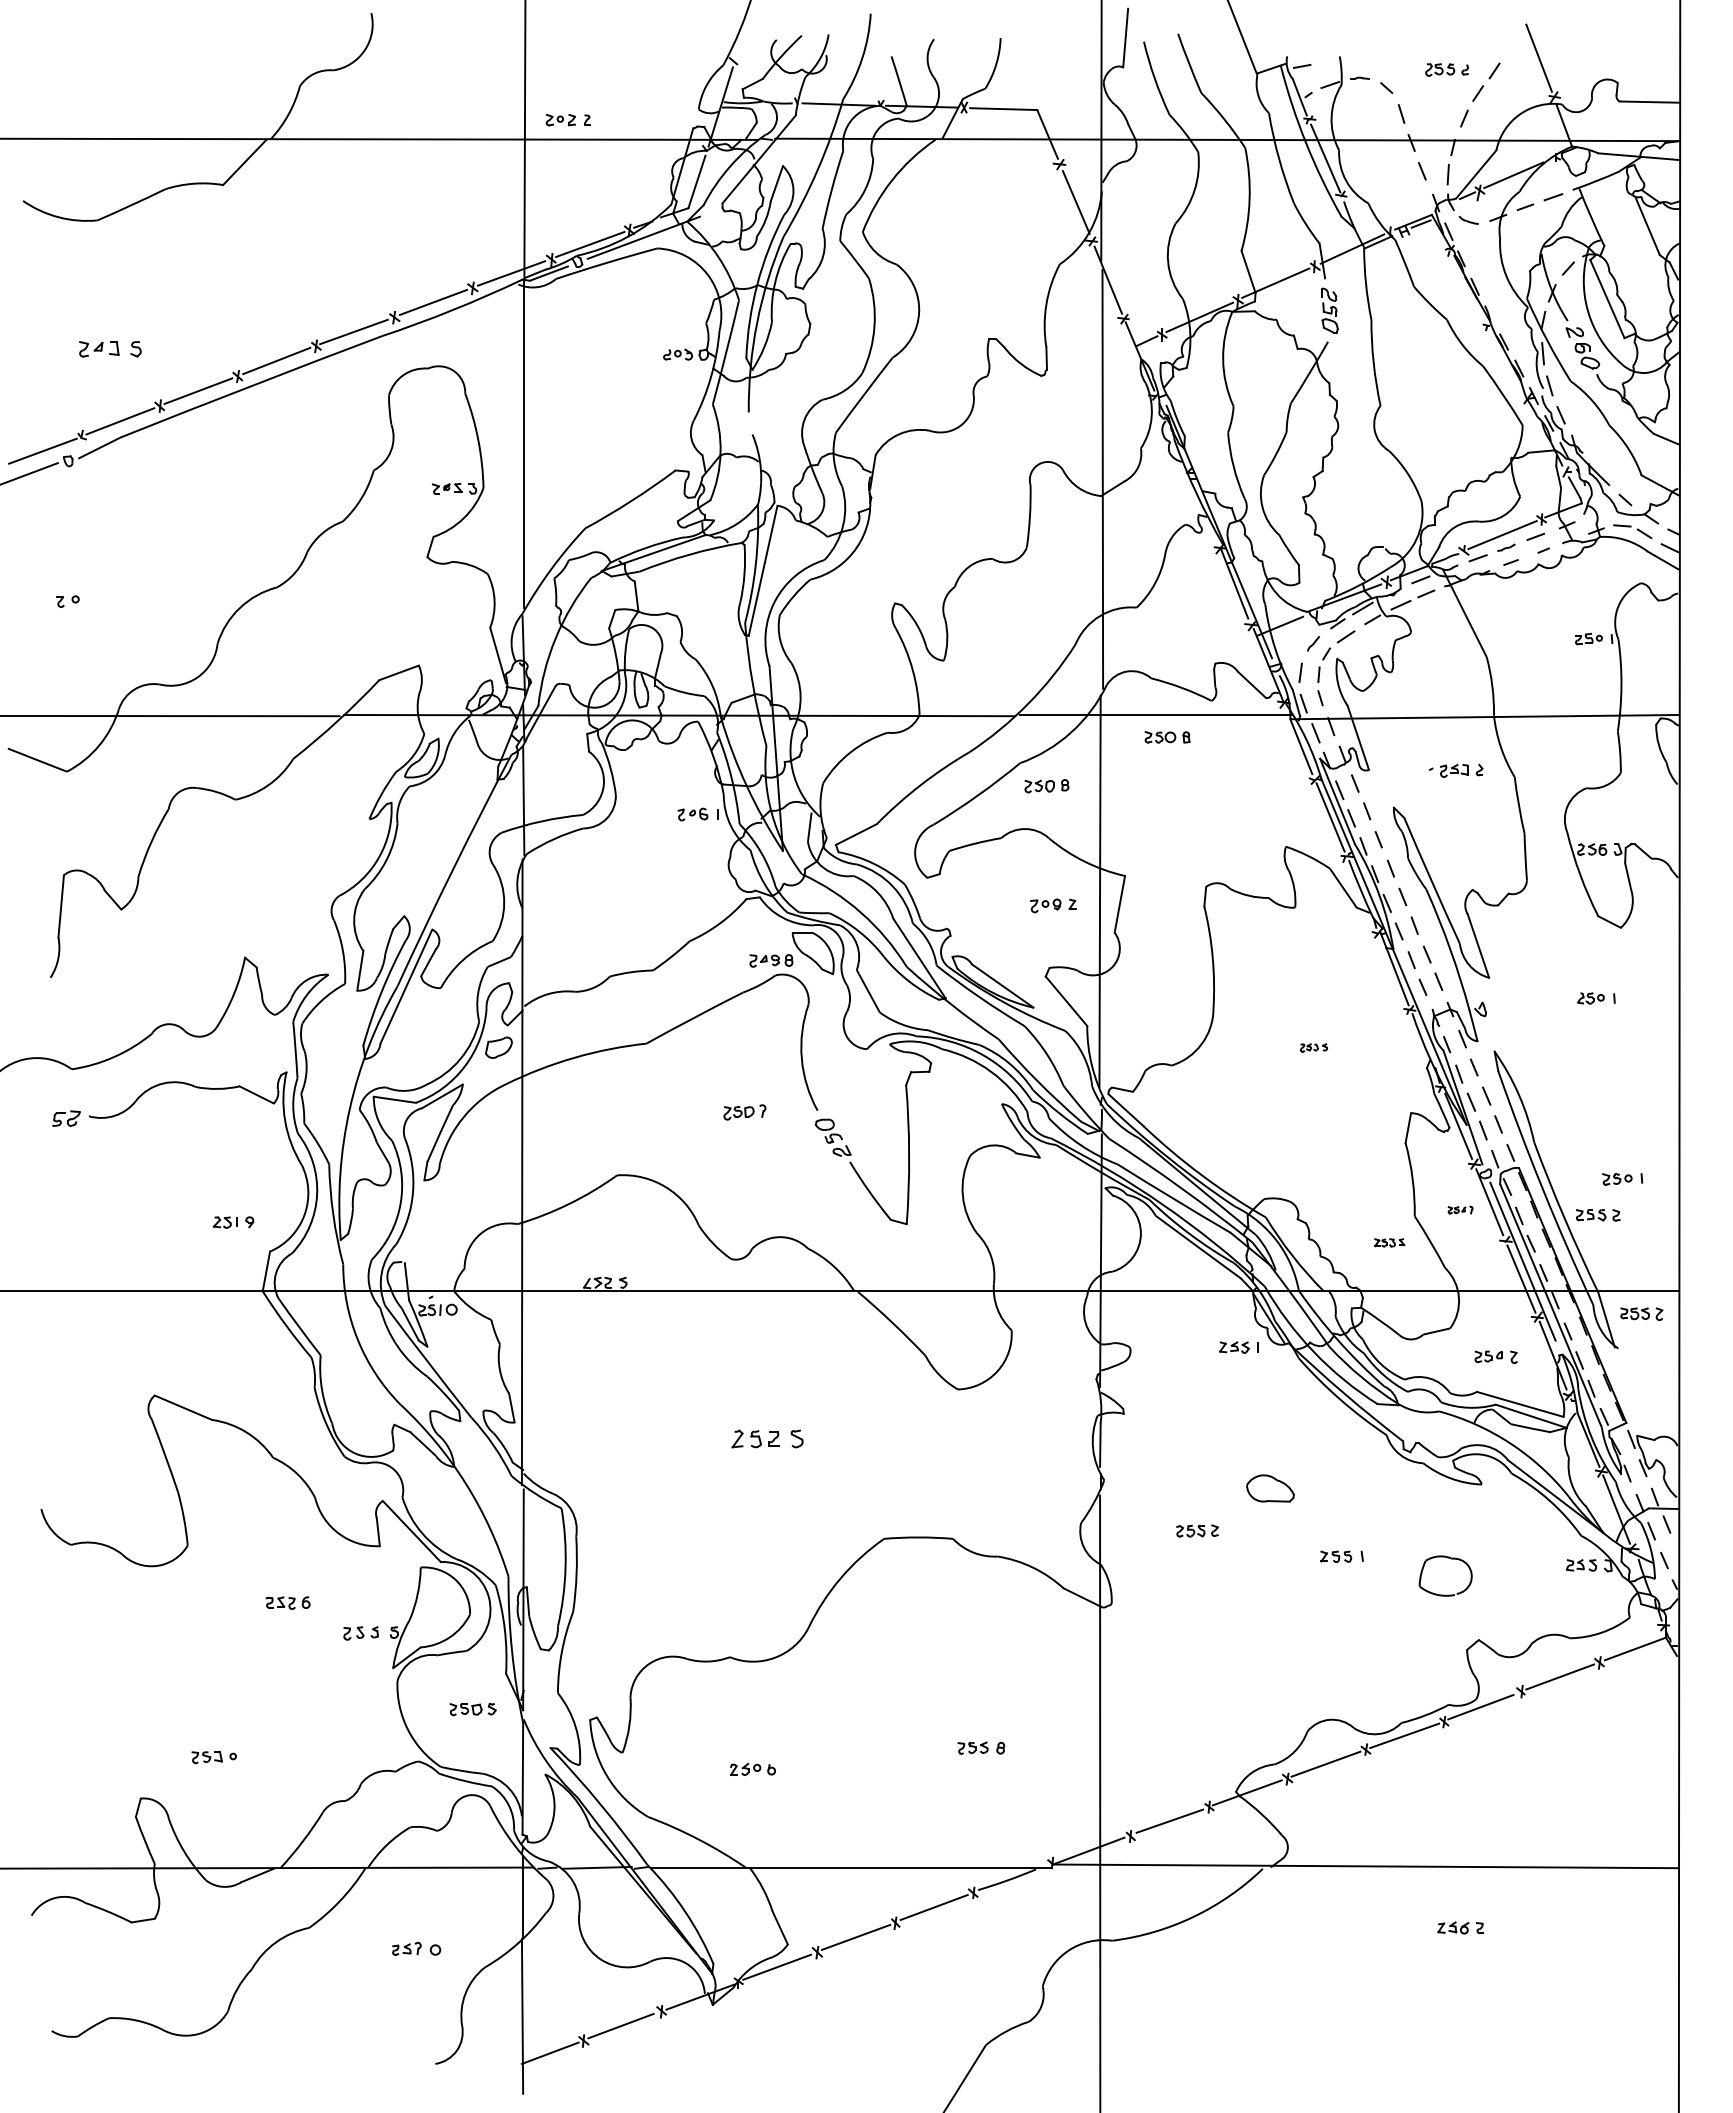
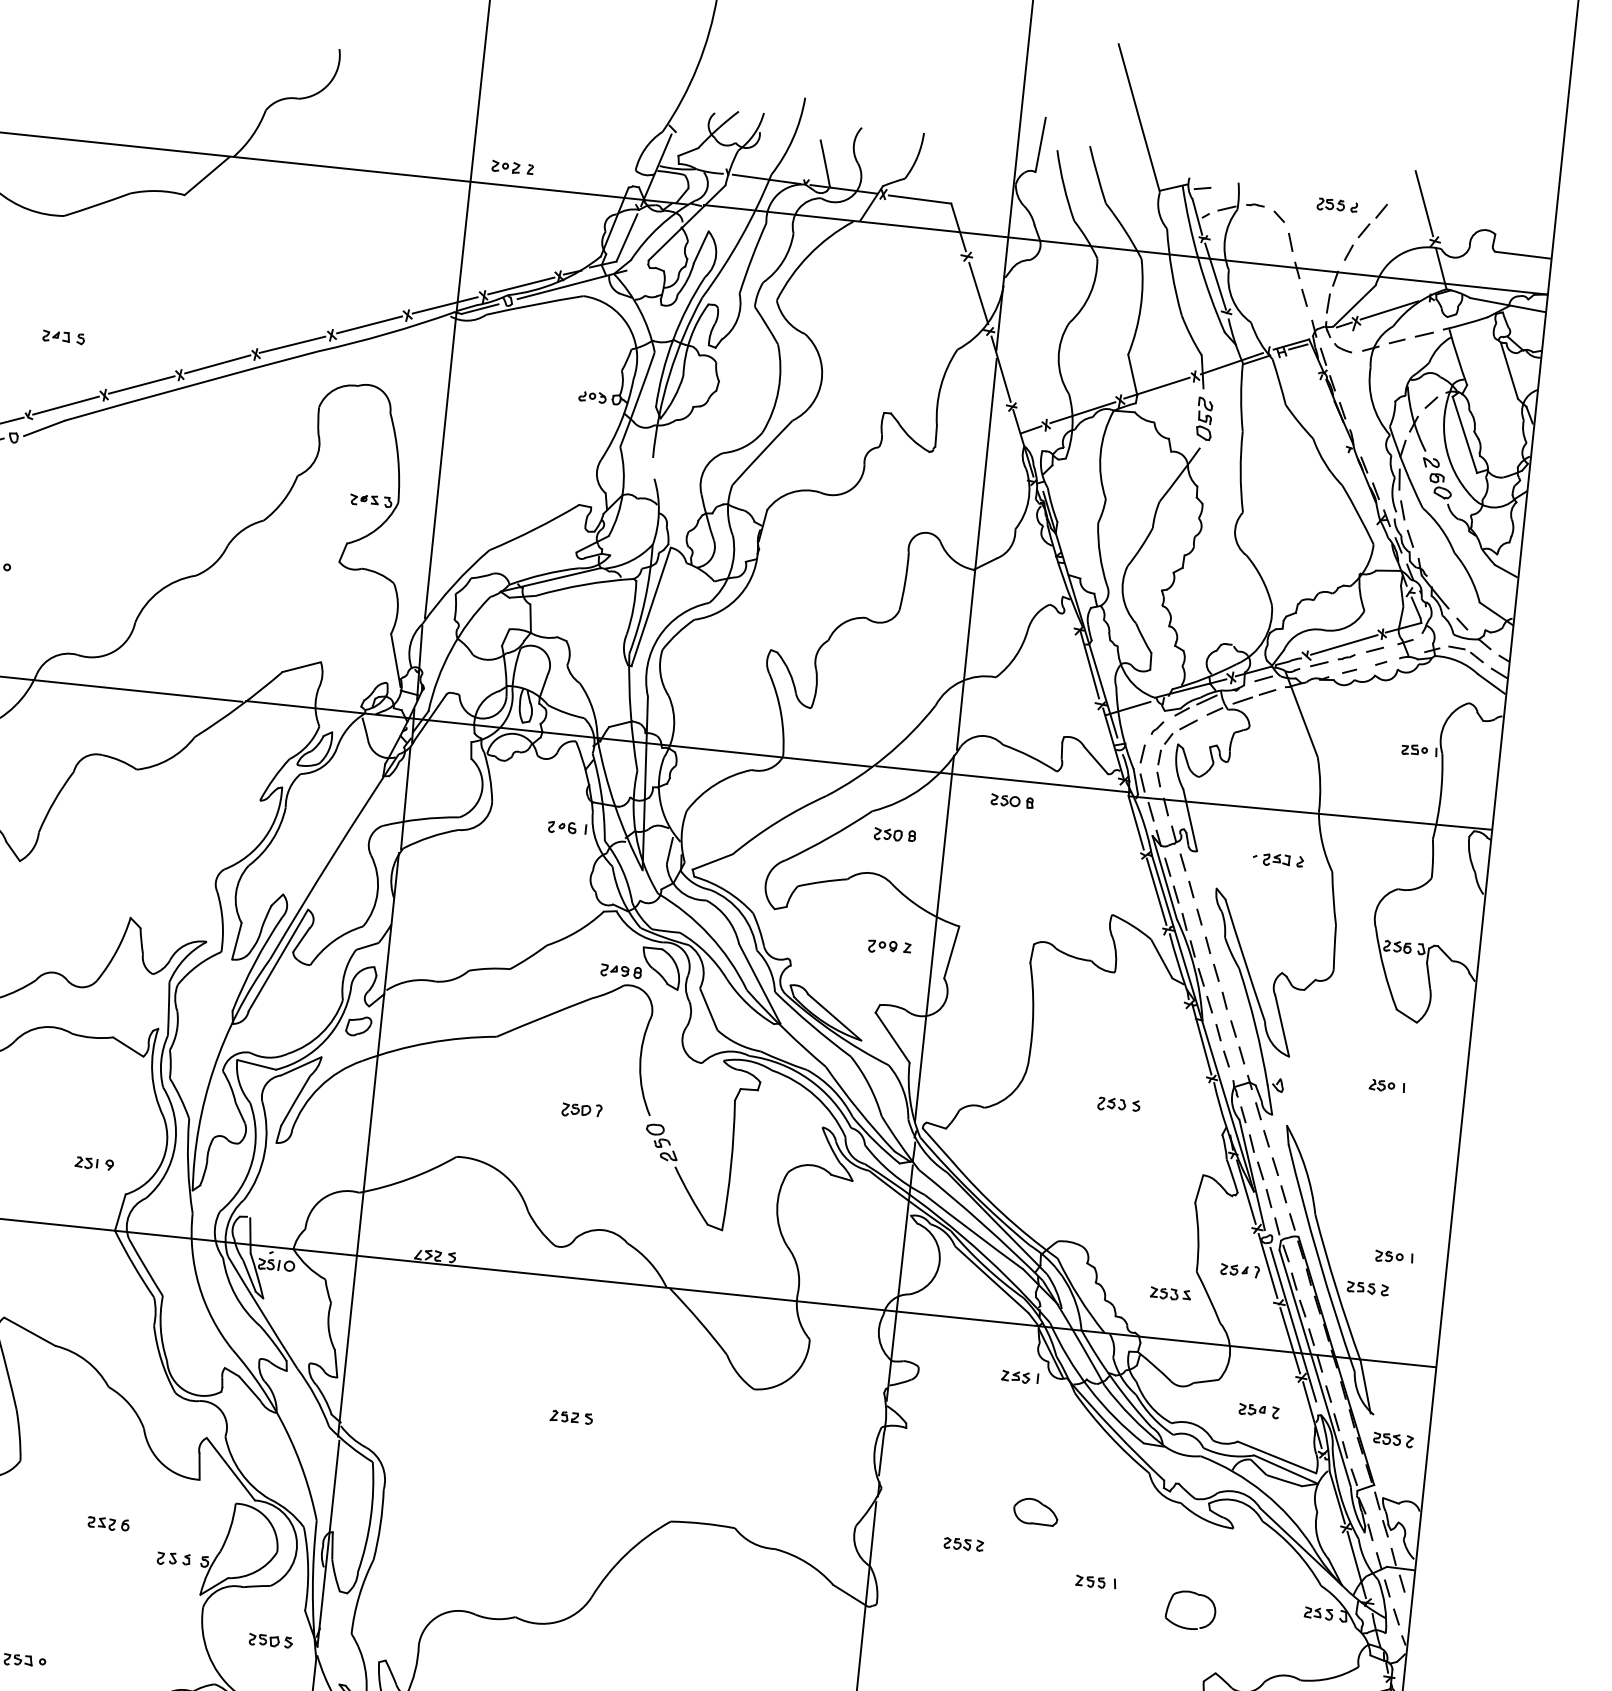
part: (110, 349) -> (63, 337), size x0.71
part: (1313, 1047) -> (1118, 1104), size x1.67
part: (1460, 1209) -> (1240, 1269), size x1.67
part: (1389, 1242) -> (1170, 1293), size x1.43
part: (1641, 1313) -> (1393, 1439), moved
part: (767, 1439) -> (571, 1417), size x0.62

